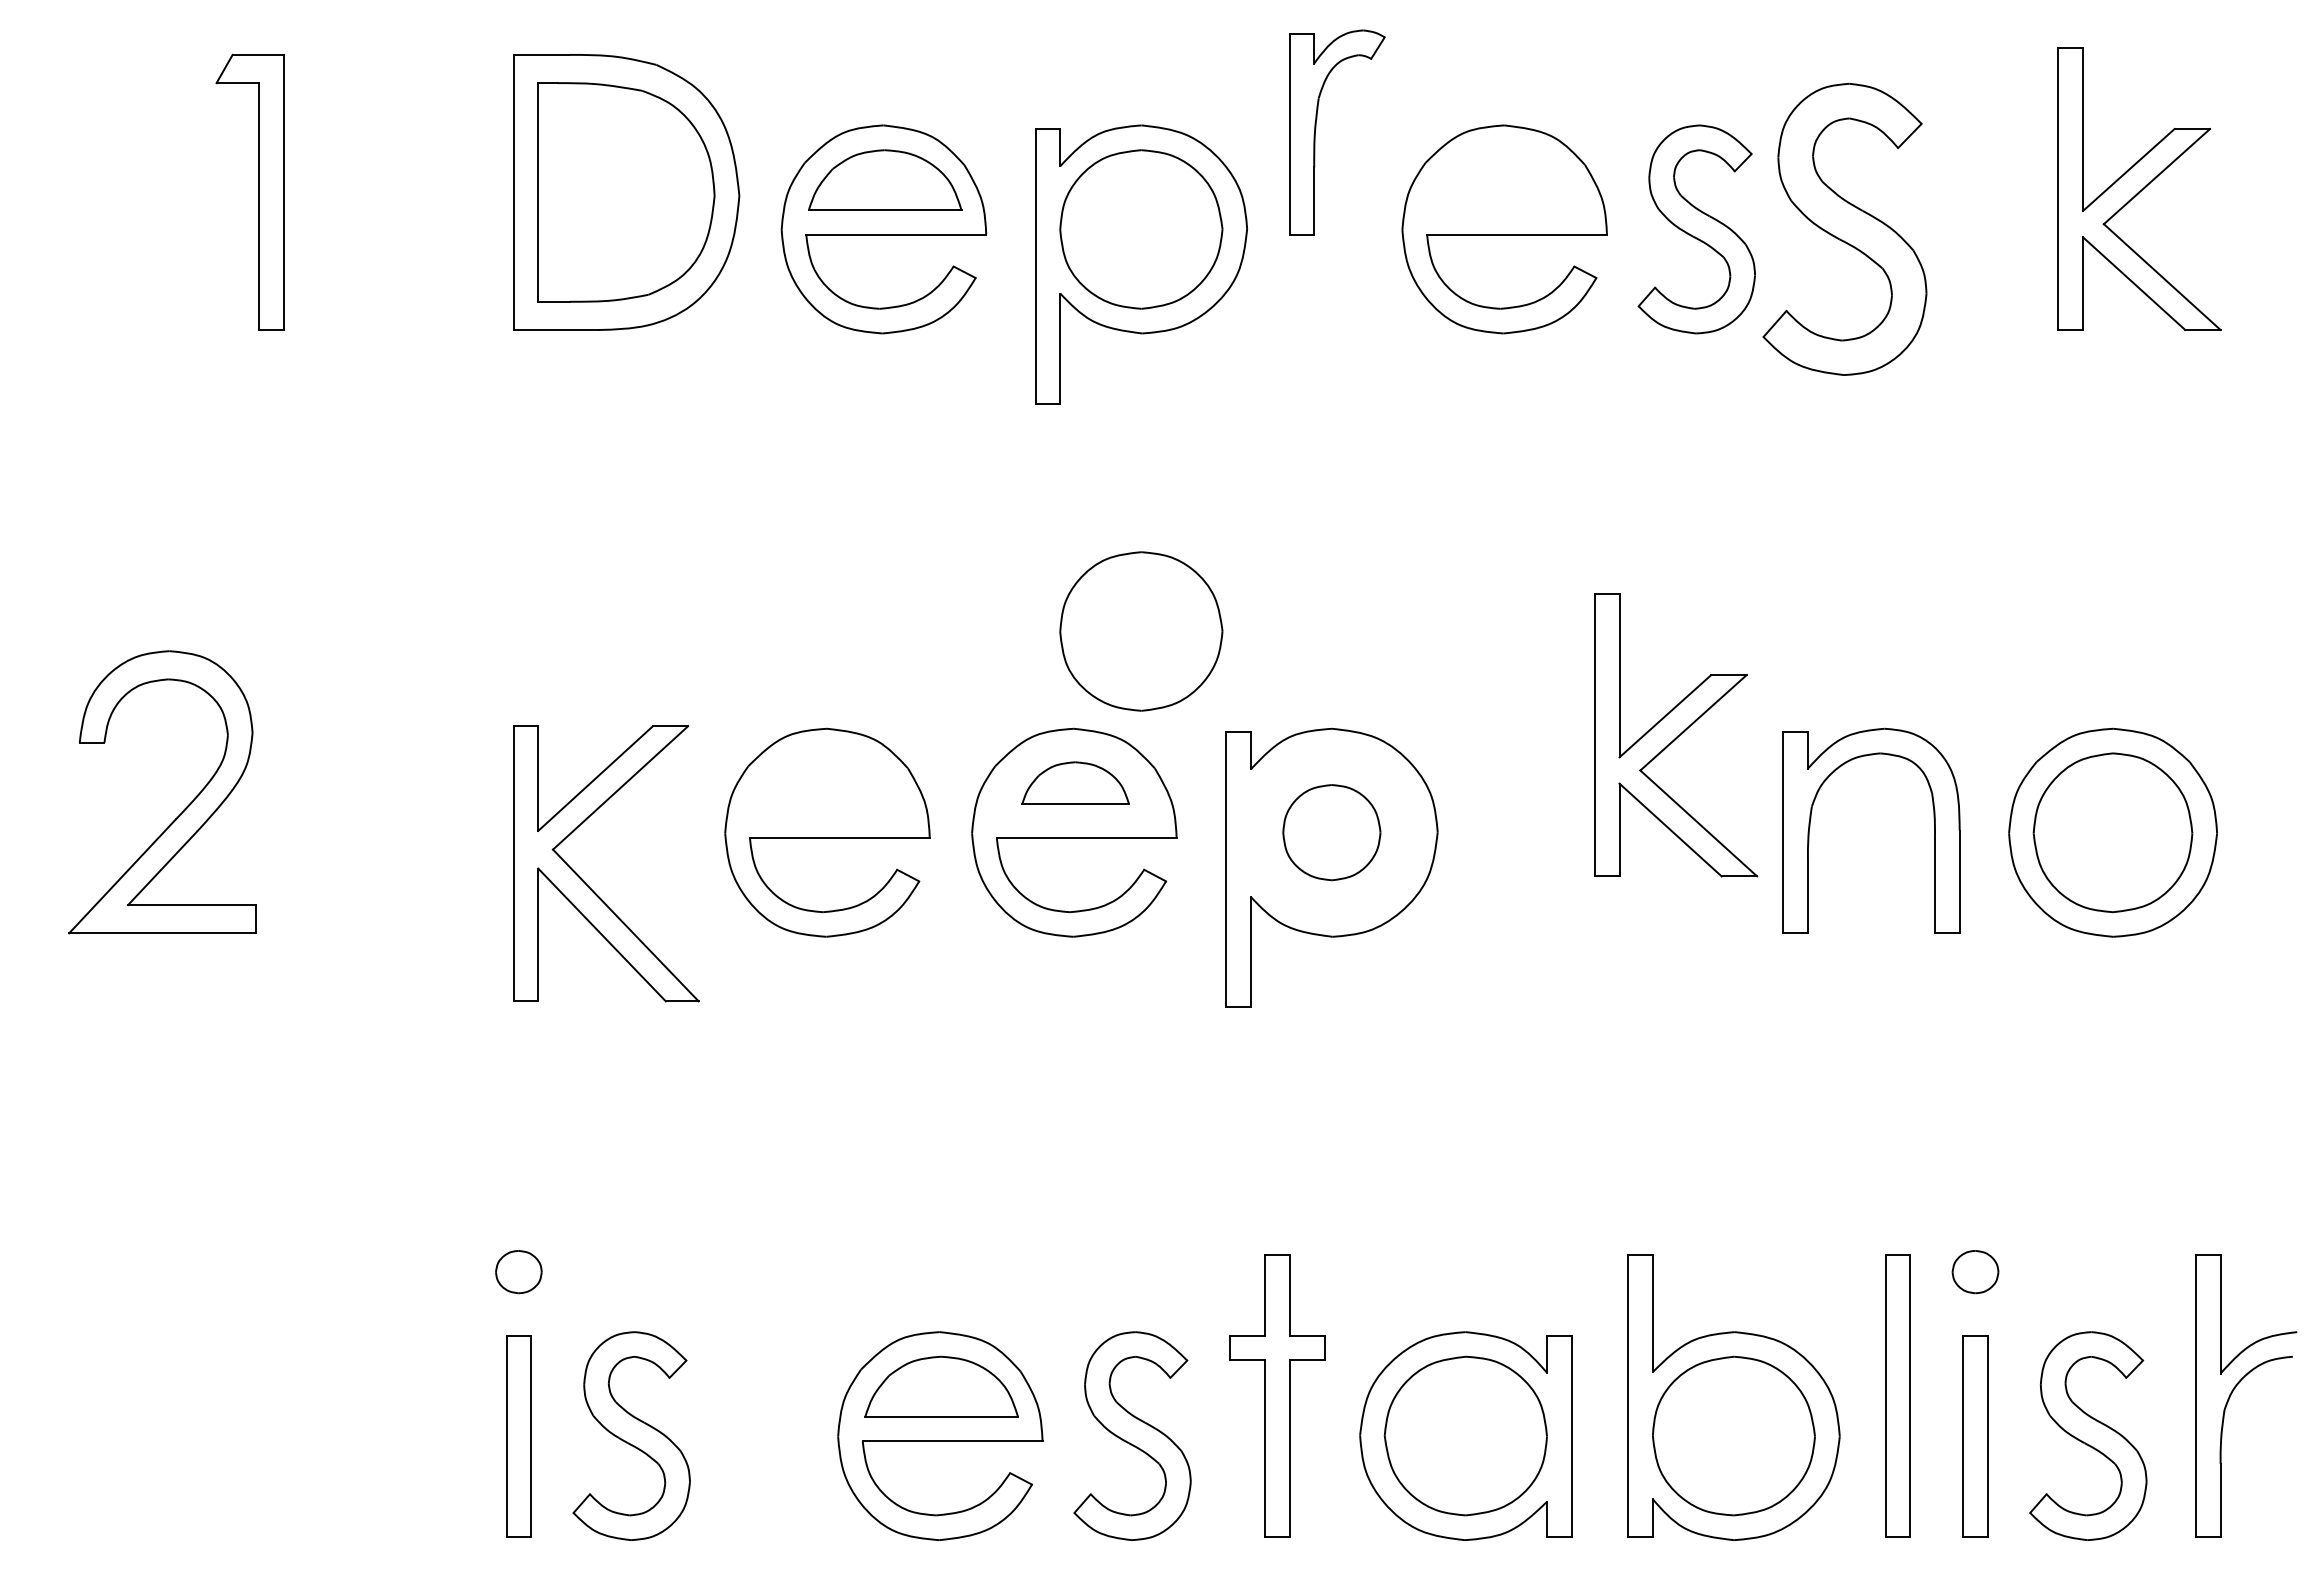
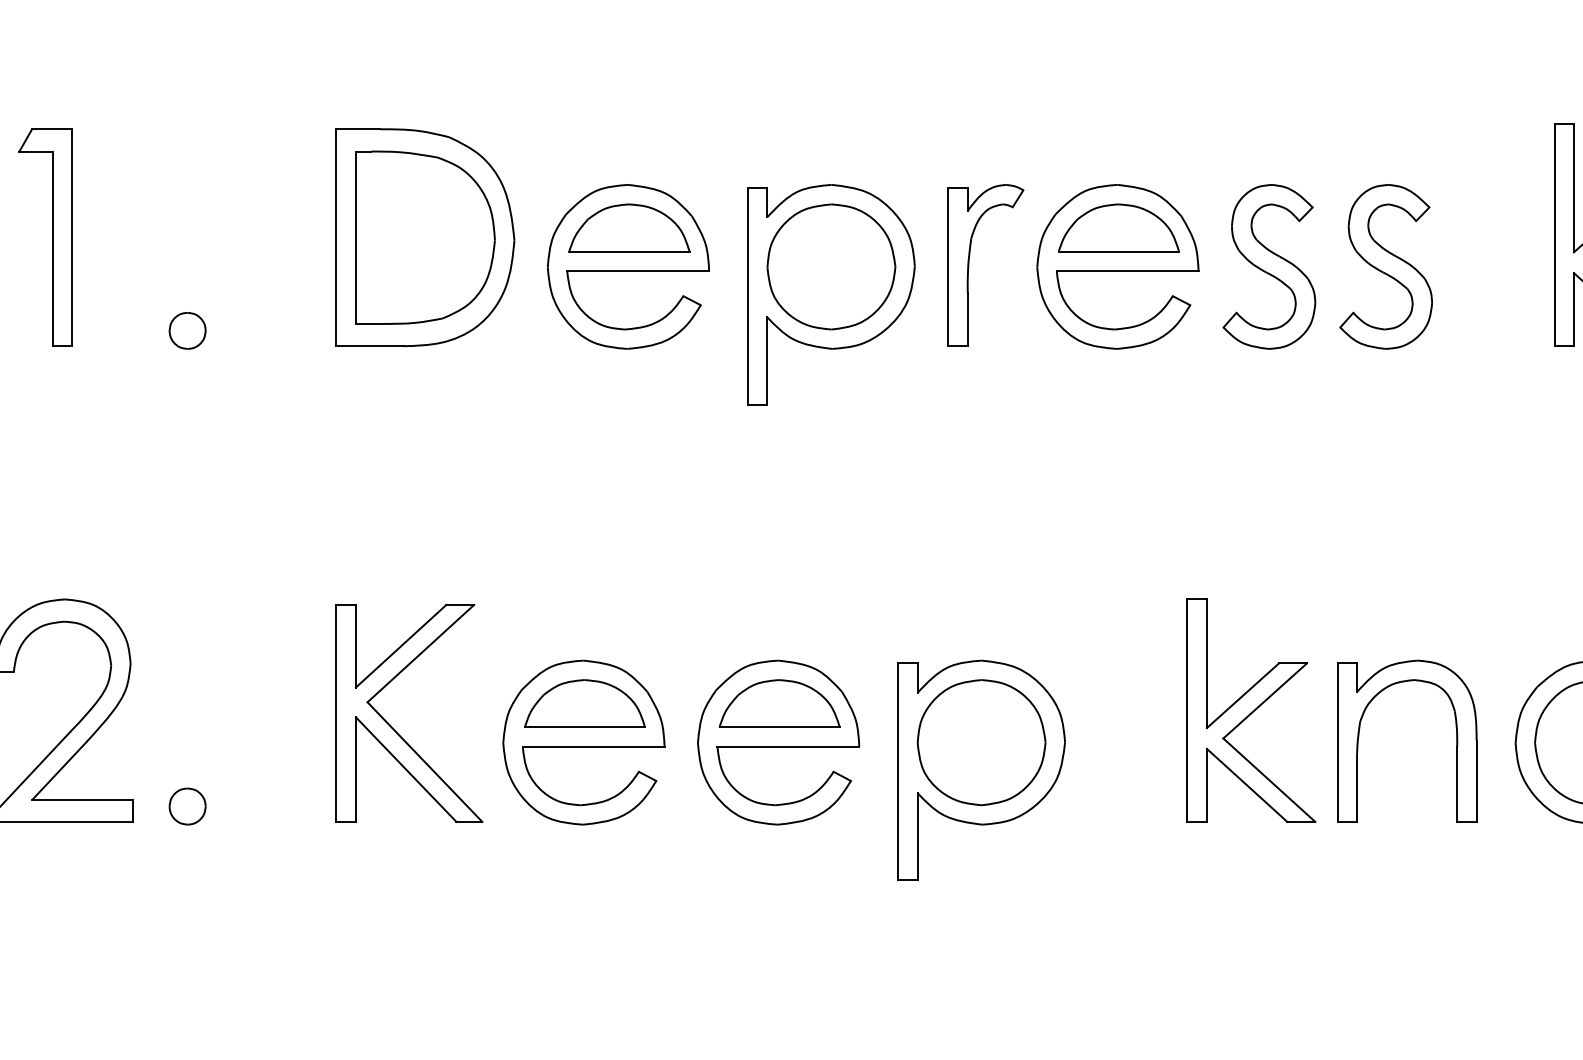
part: (1316, 129) -> (969, 263), moved
part: (1505, 179) -> (1118, 227), added
part: (258, 191) -> (52, 236), moved
part: (1844, 229) -> (1385, 266), size x0.71
part: (324, 310) -> (187, 330), added
part: (1141, 631) -> (831, 583), removed
part: (1676, 735) -> (1251, 710), moved
part: (828, 782) -> (584, 702), added
part: (1075, 782) -> (779, 702), size x1.43
part: (1331, 832) -> (981, 742), size x1.67
part: (584, 880) -> (392, 726), moved
part: (324, 913) -> (187, 806), added

